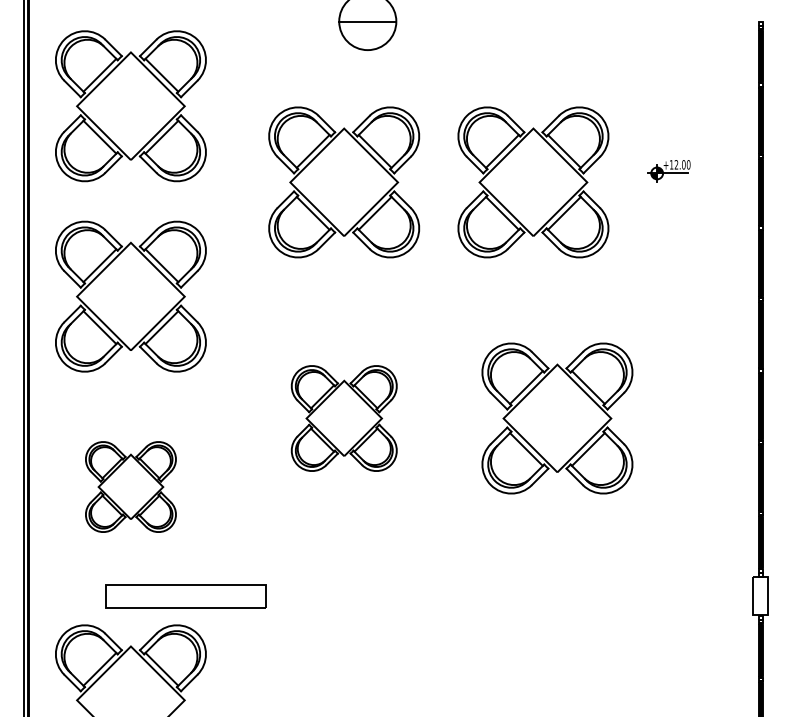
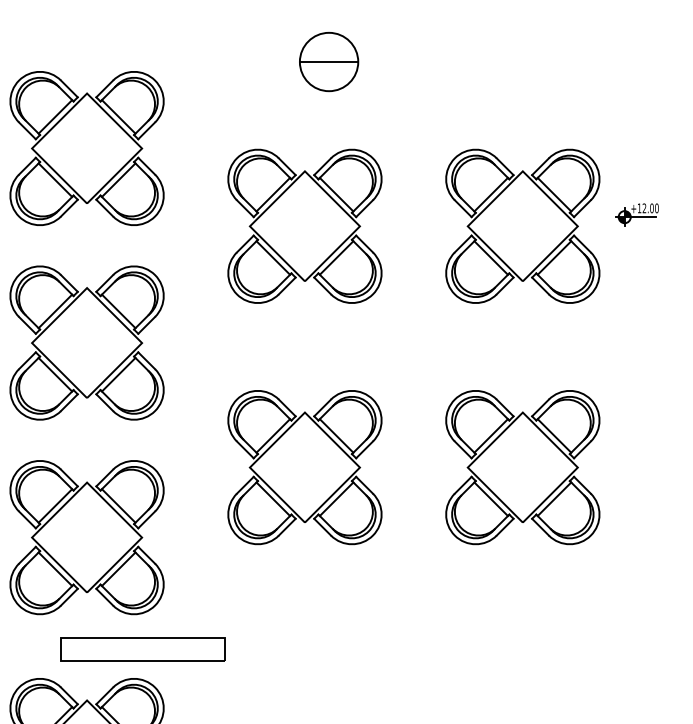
part: (533, 182) -> (522, 226), moved
part: (344, 418) -> (305, 467), size x1.43
part: (130, 486) -> (86, 537), size x1.67

